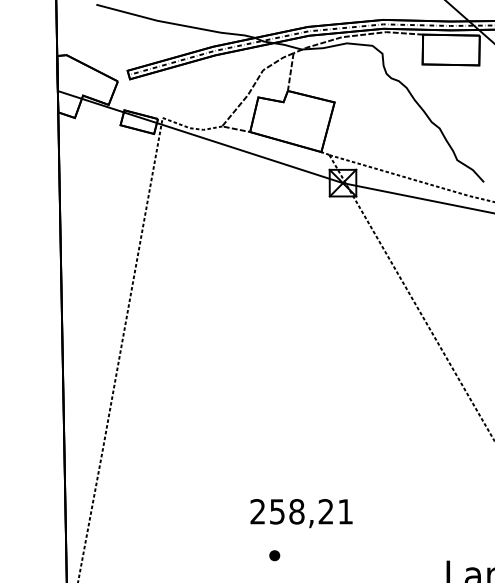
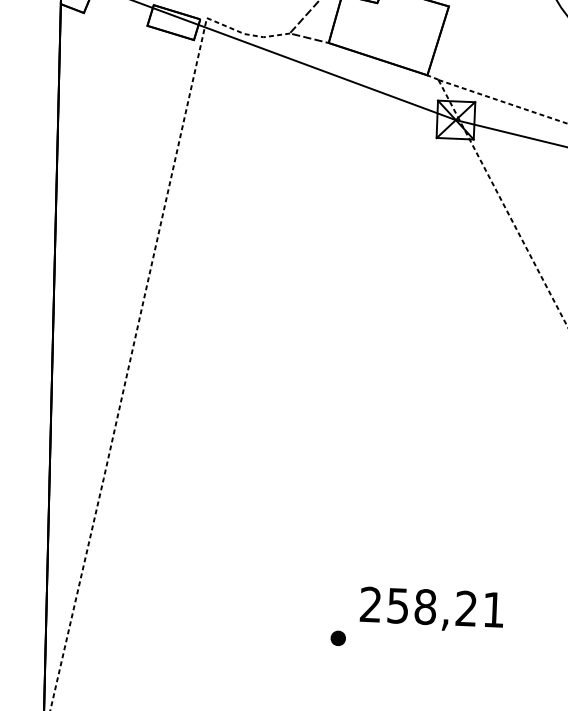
text: (301, 513) -> (431, 609), moved

